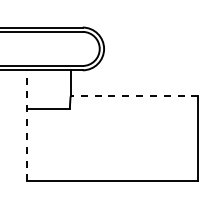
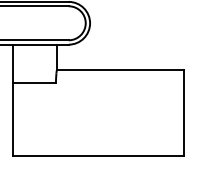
line: (134, 95) -> (120, 69), dashed -> solid
line: (27, 125) -> (13, 99), dashed -> solid

